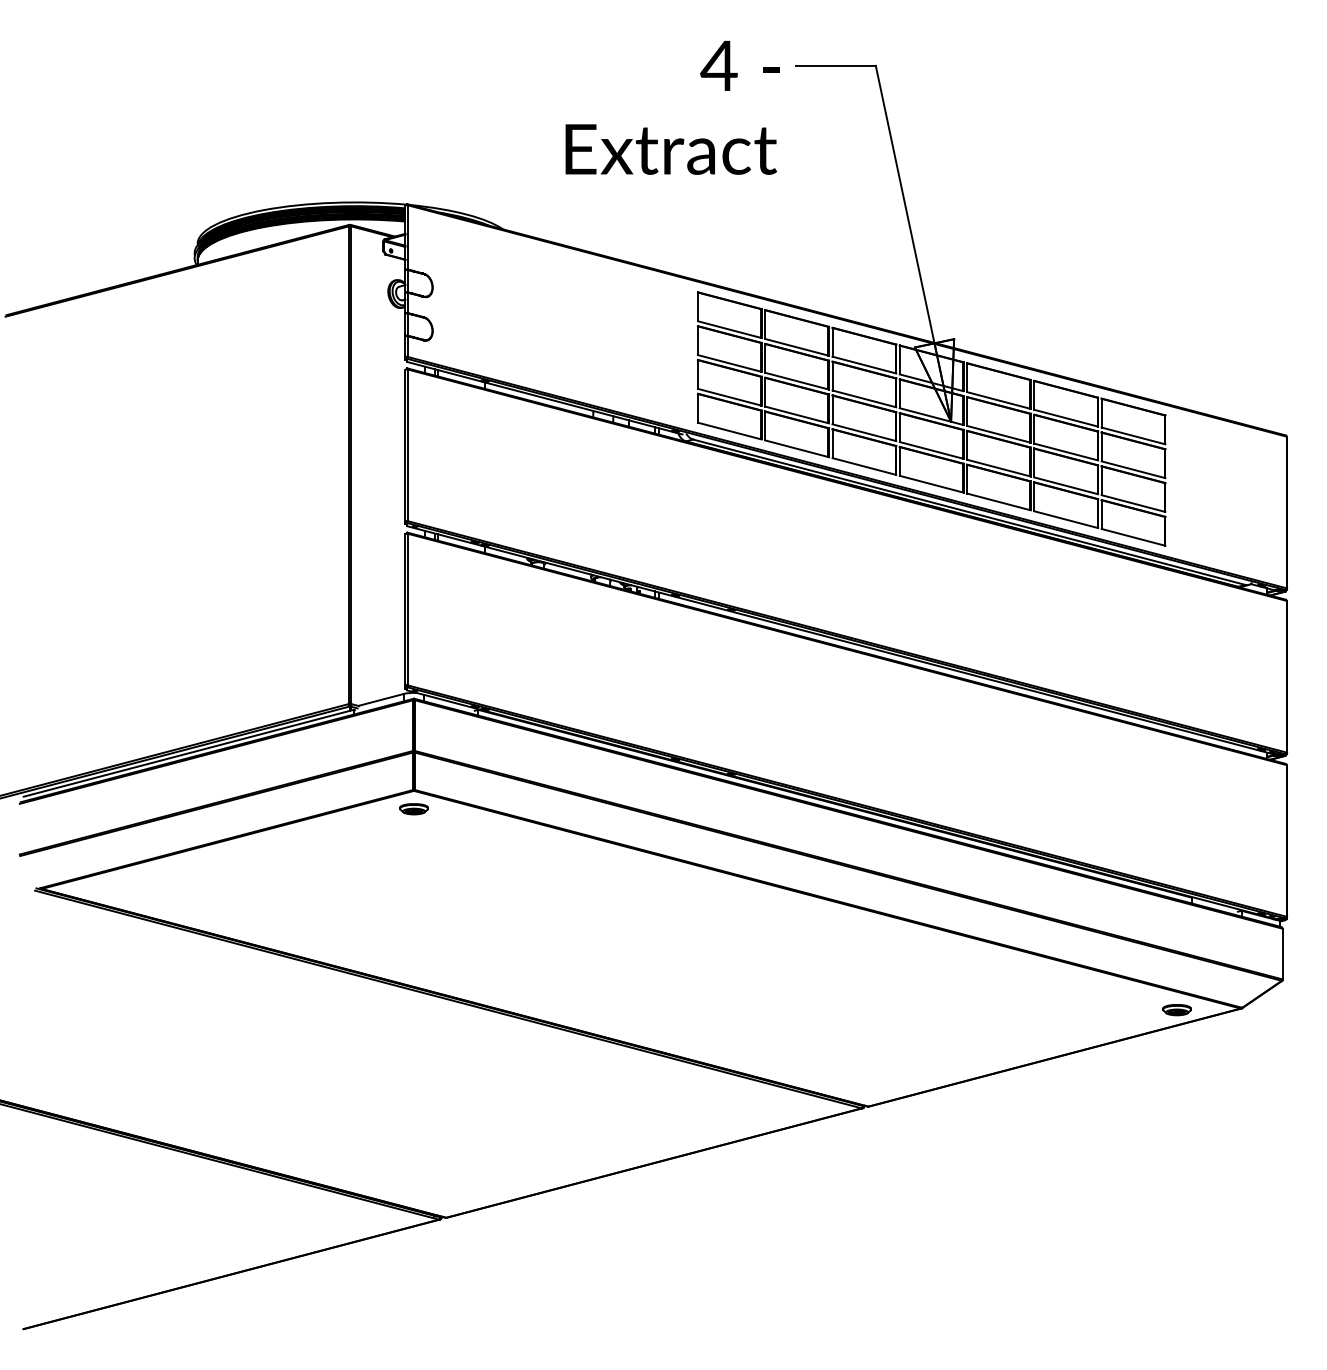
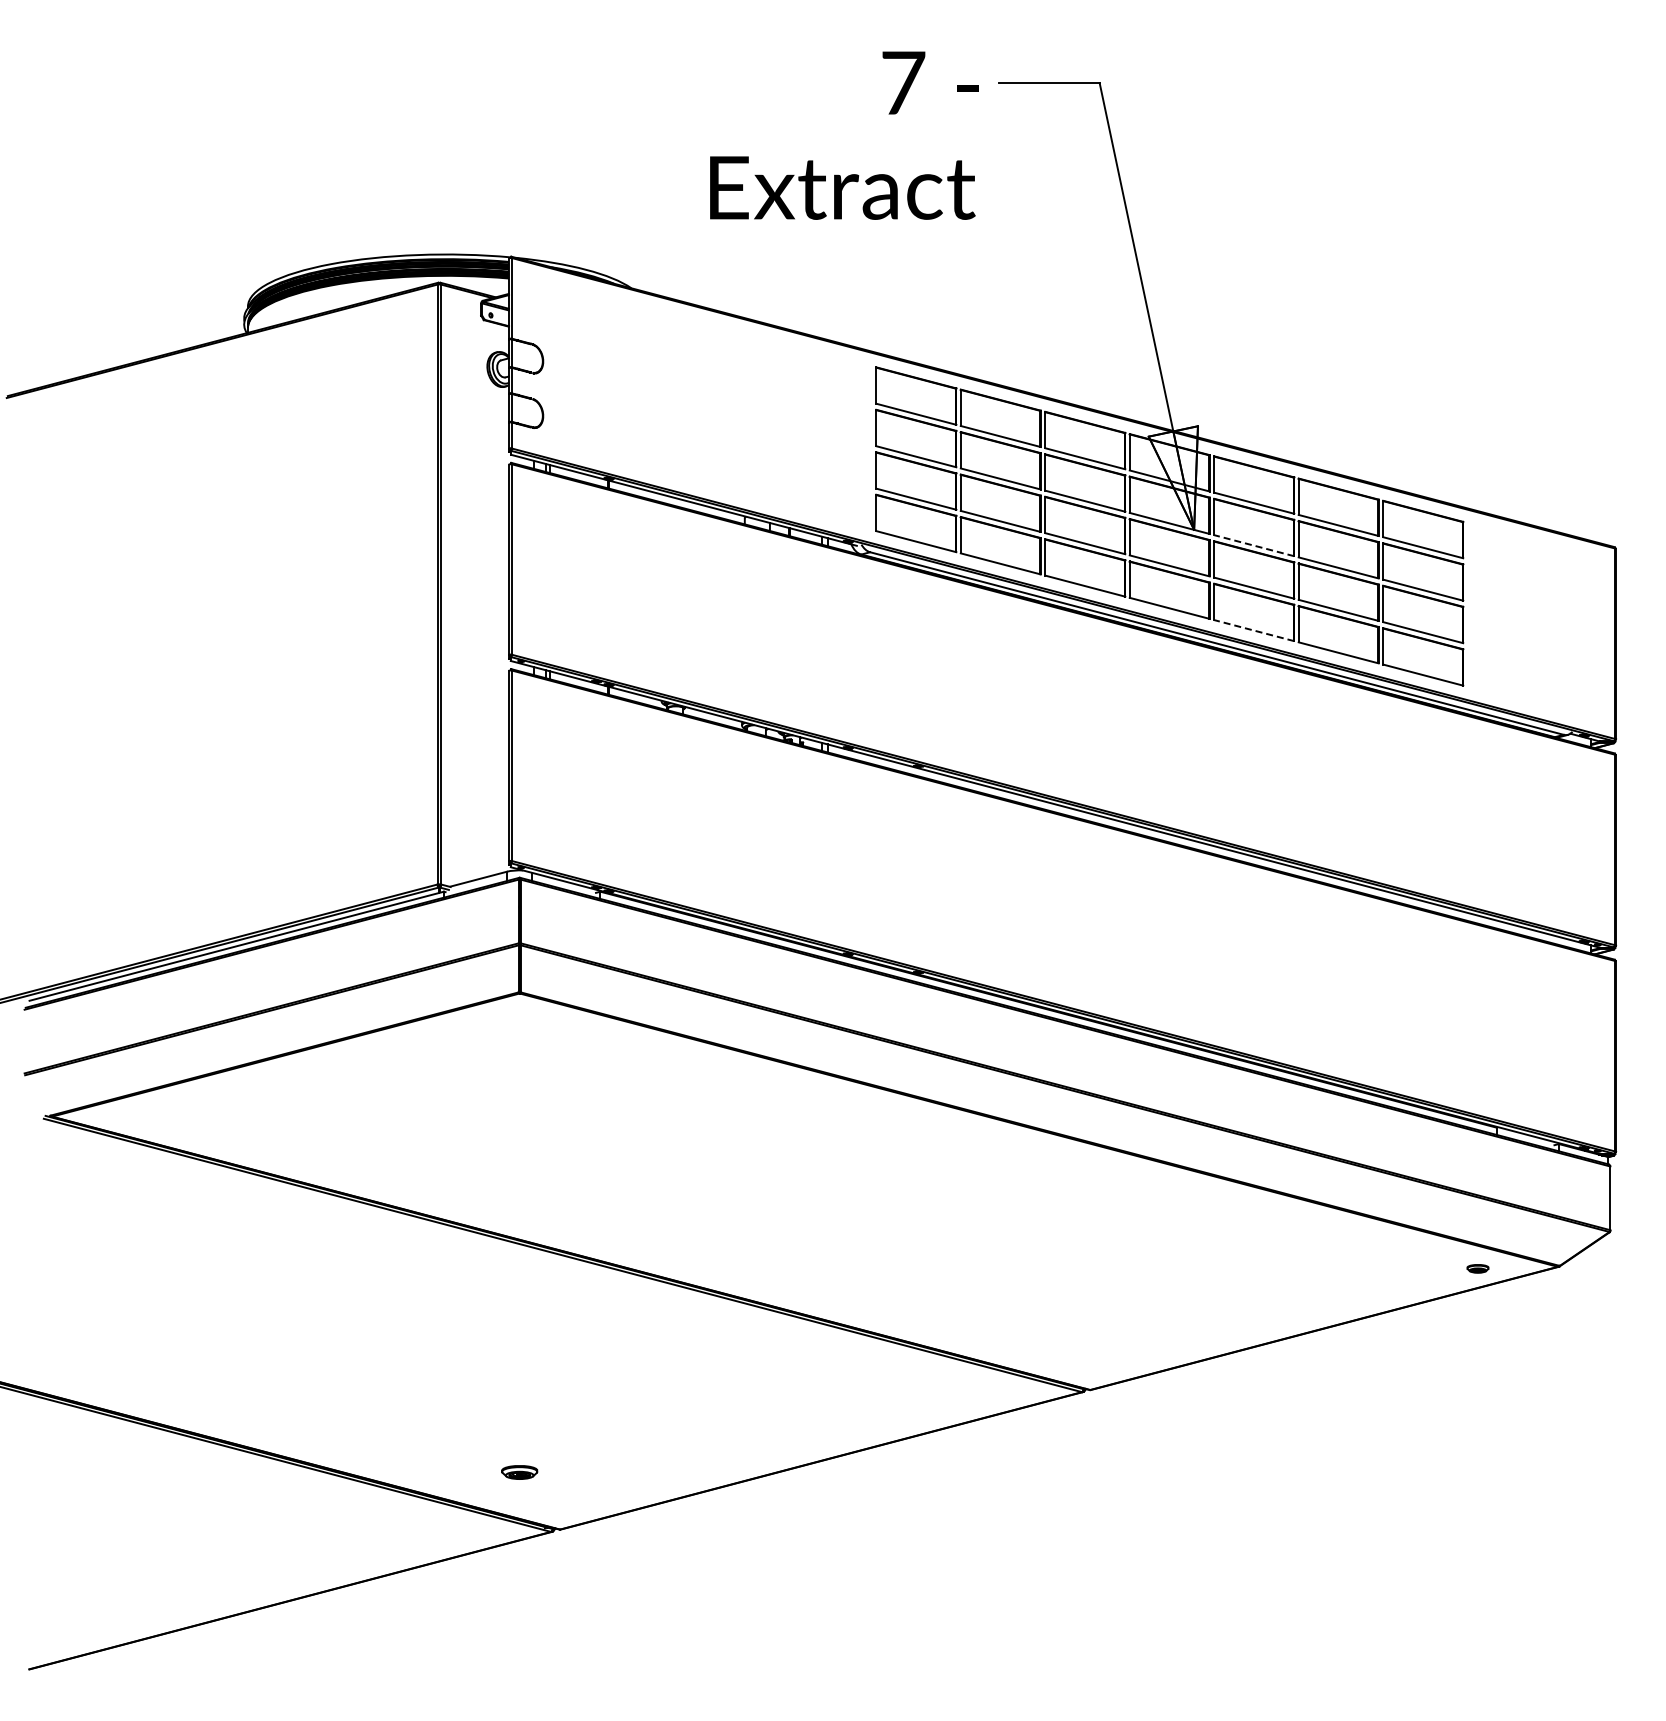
text: (718, 65) -> (902, 82), 4 -> 7
line: (998, 434) -> (1253, 545), solid -> dashed
line: (998, 501) -> (1253, 630), solid -> dashed
part: (413, 809) -> (519, 1472), moved
part: (1176, 1009) -> (1477, 1268), size x0.6

